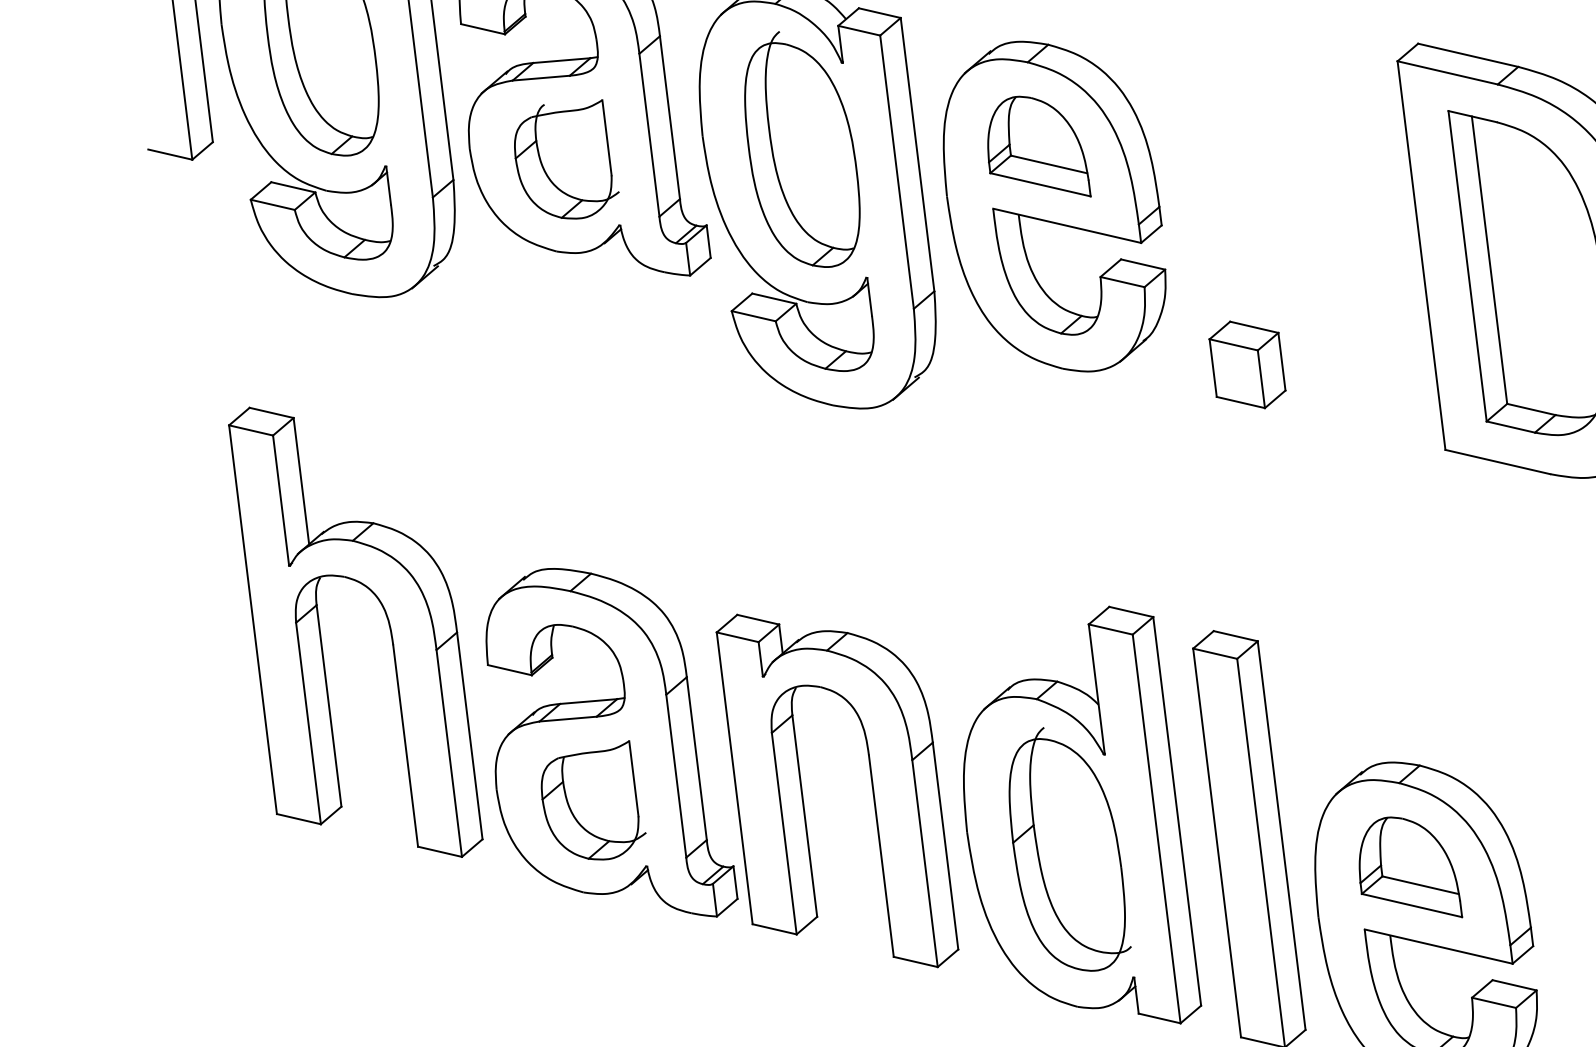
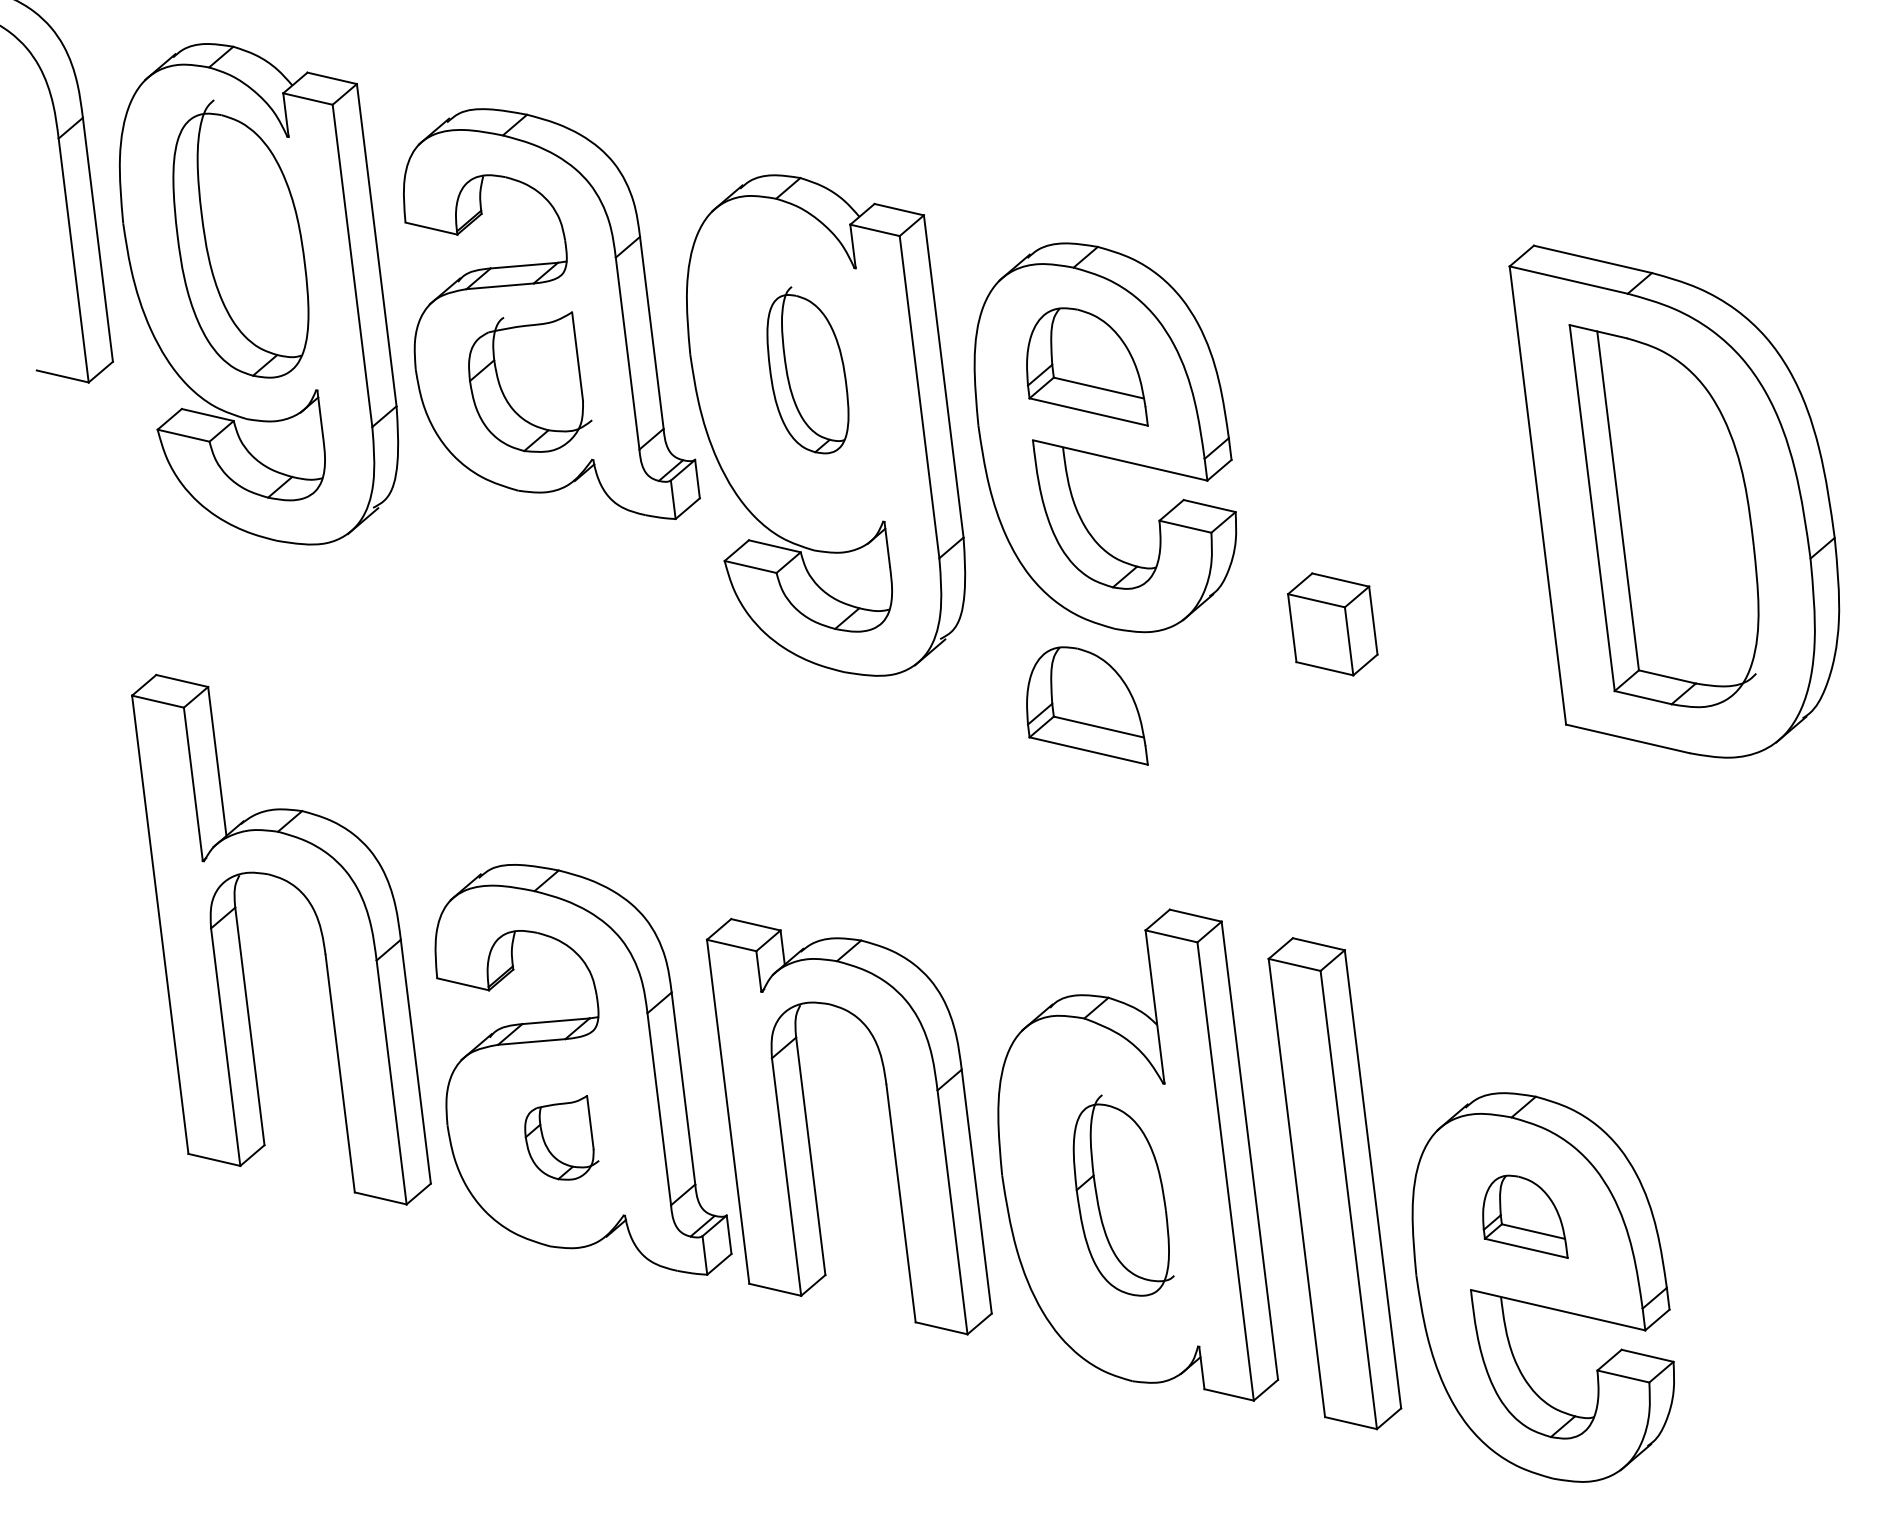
part: (802, 148) -> (807, 369), size x0.6
part: (1039, 433) -> (1087, 705), added
part: (593, 800) -> (561, 1137), size x0.6
part: (1070, 849) -> (1123, 1195), size x0.7
part: (1411, 867) -> (1525, 1216), size x0.7

